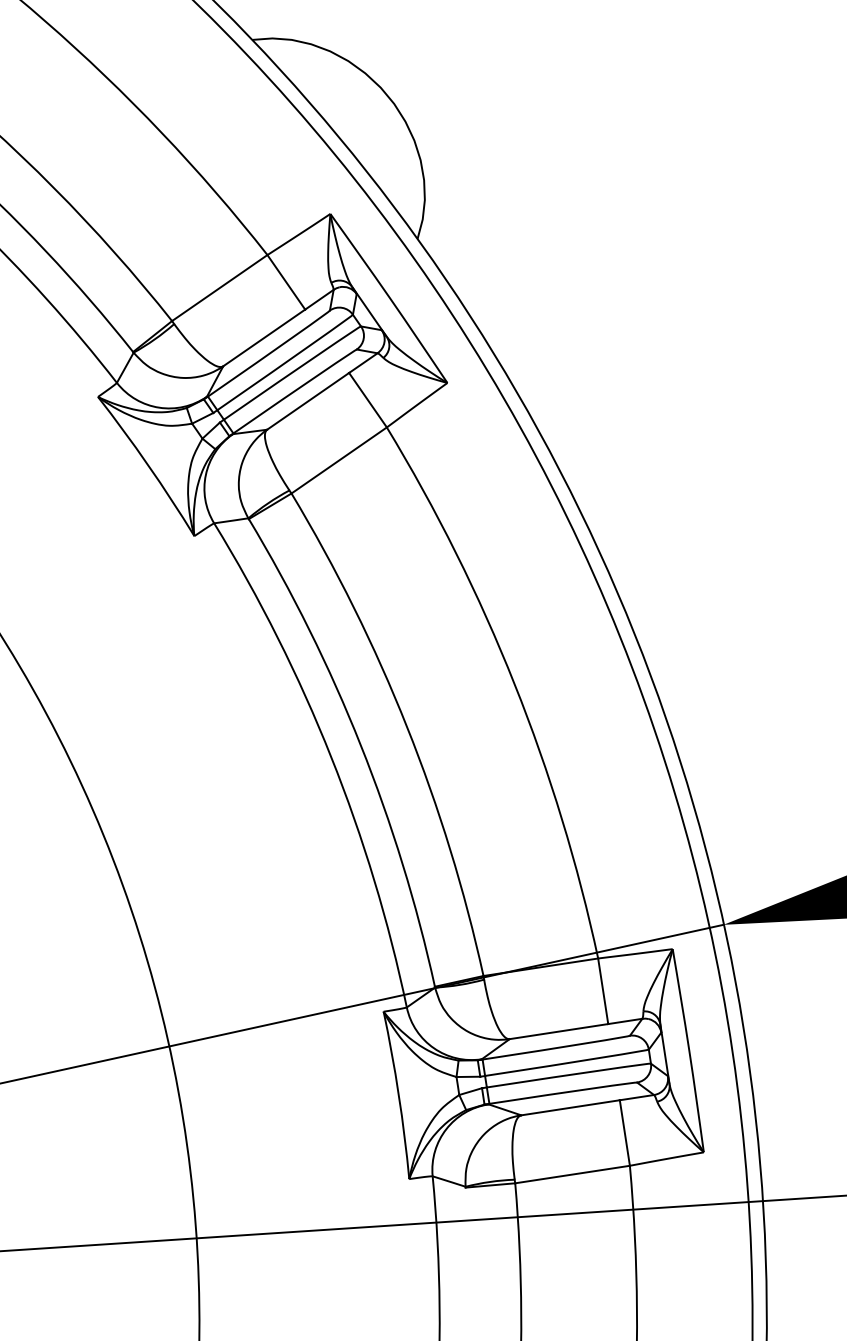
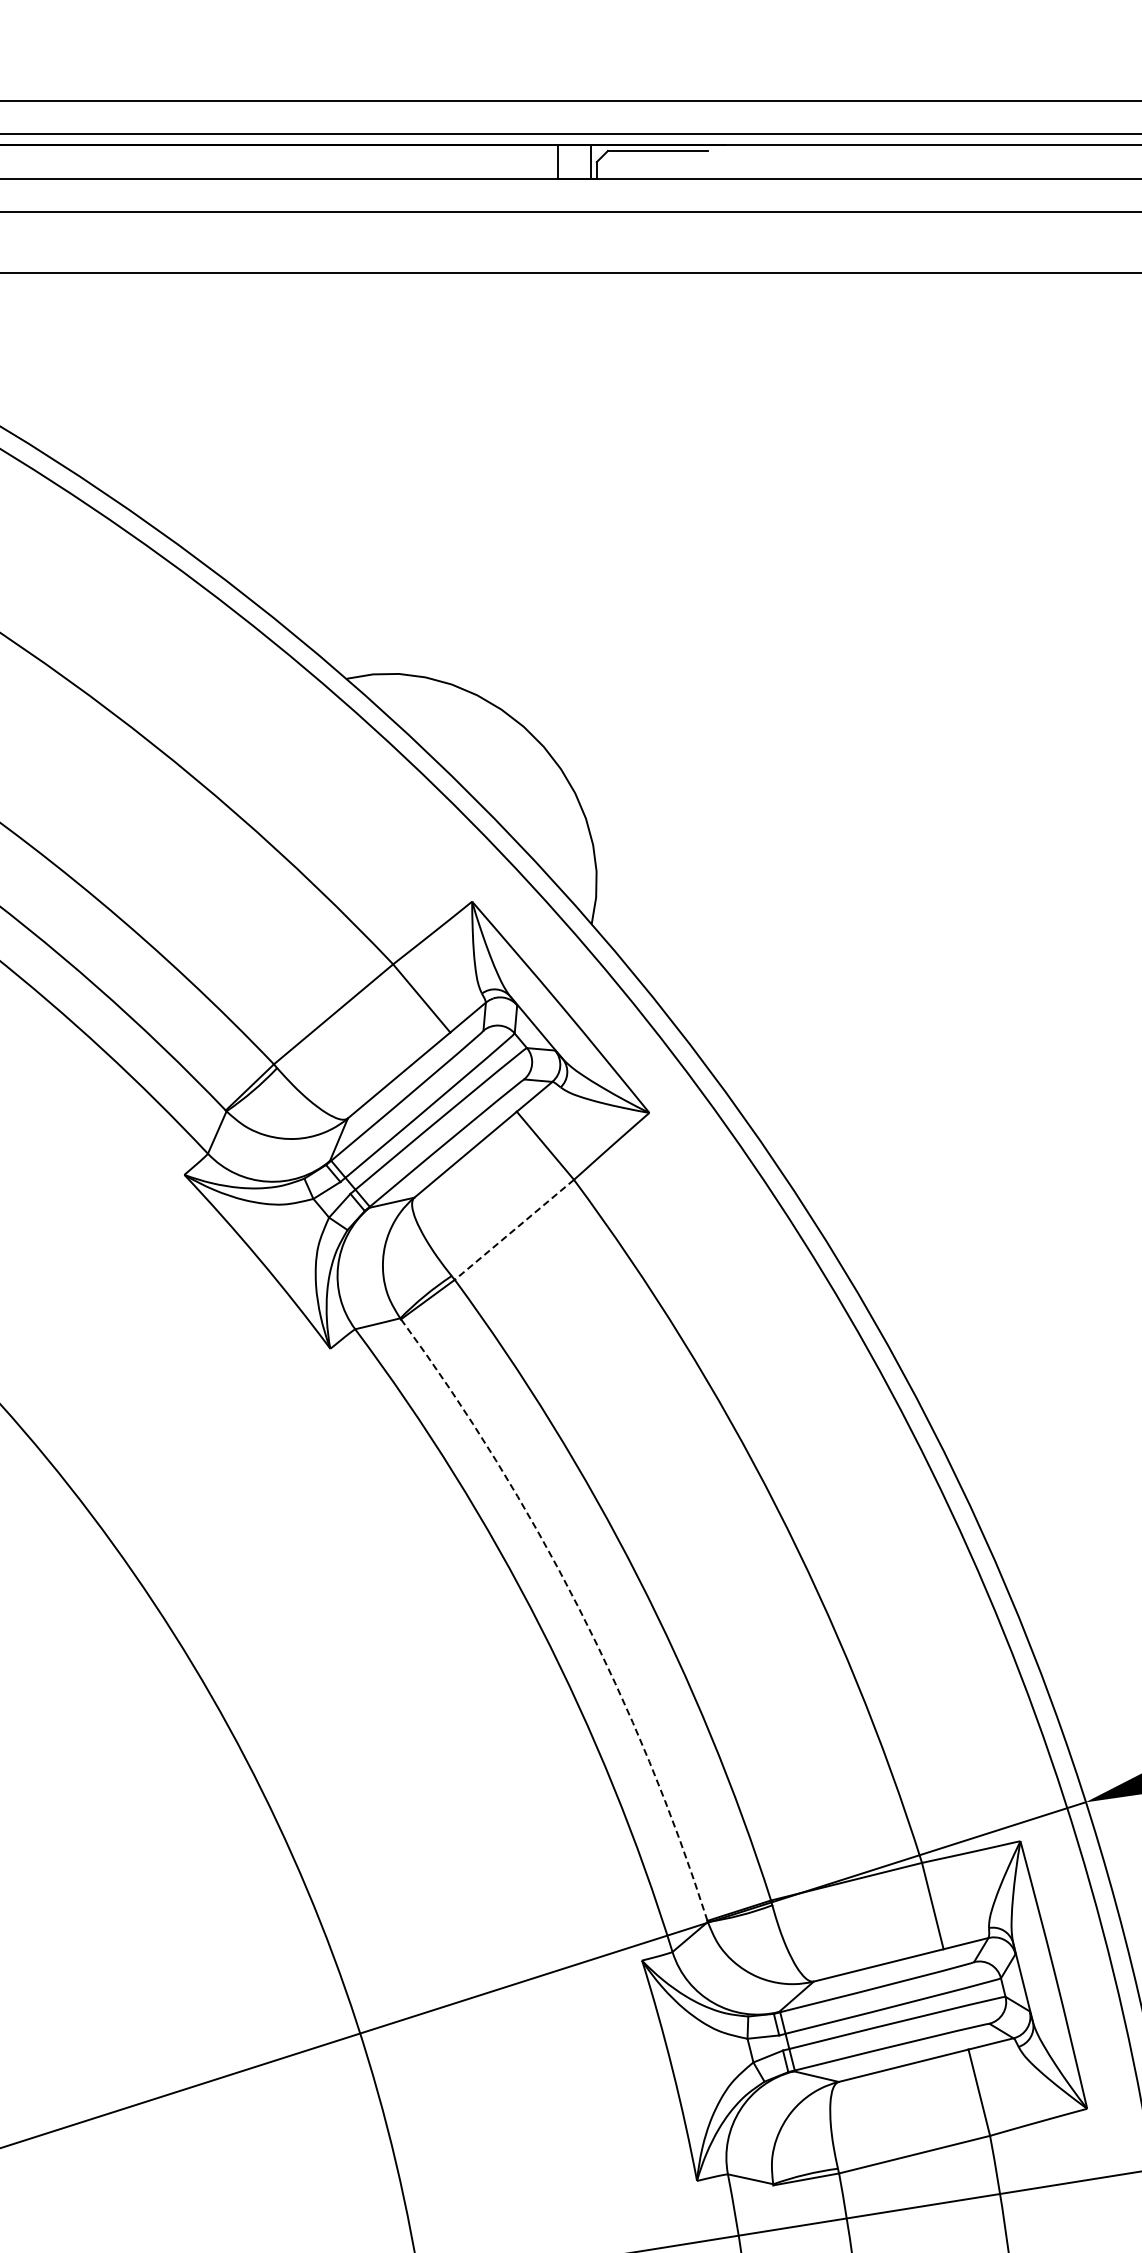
line: (339, 460) -> (514, 1229), solid -> dashed
arc: (360, 745) -> (578, 1607), solid -> dashed

